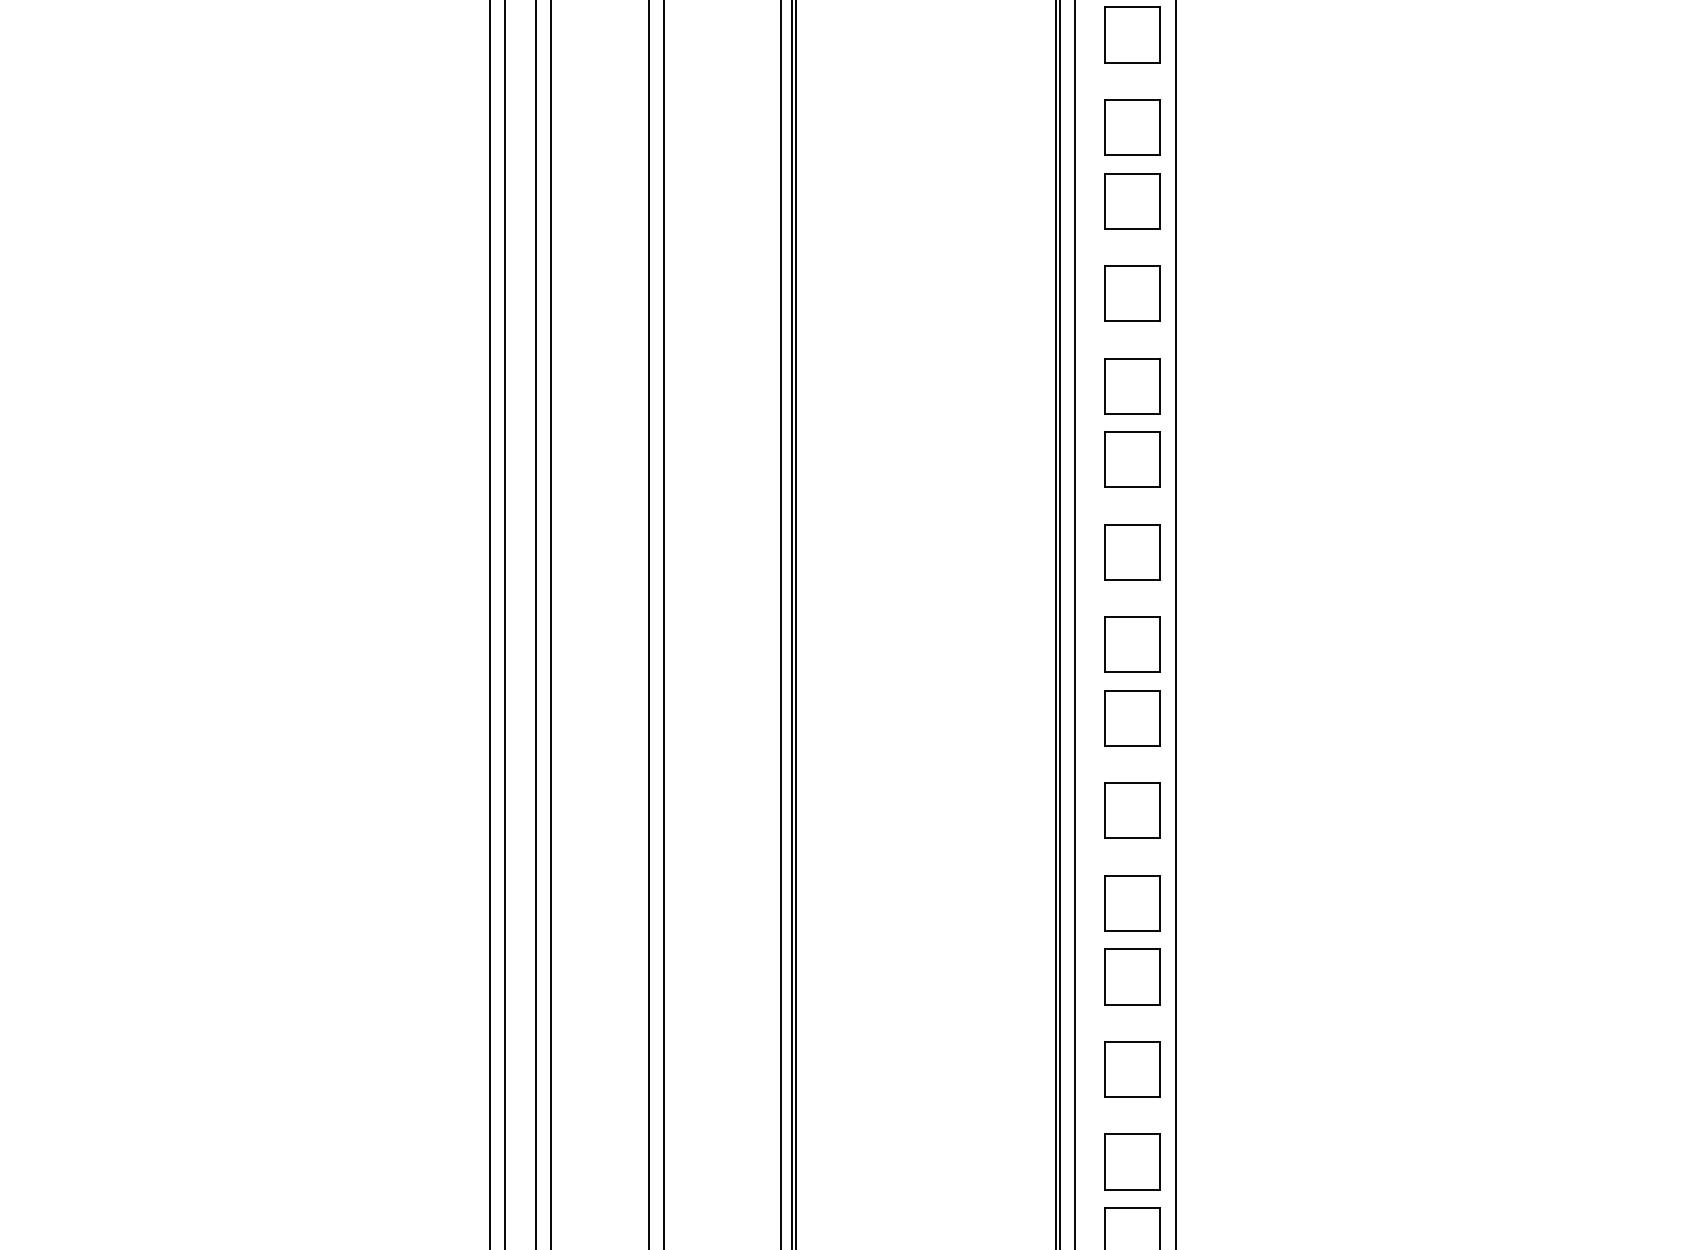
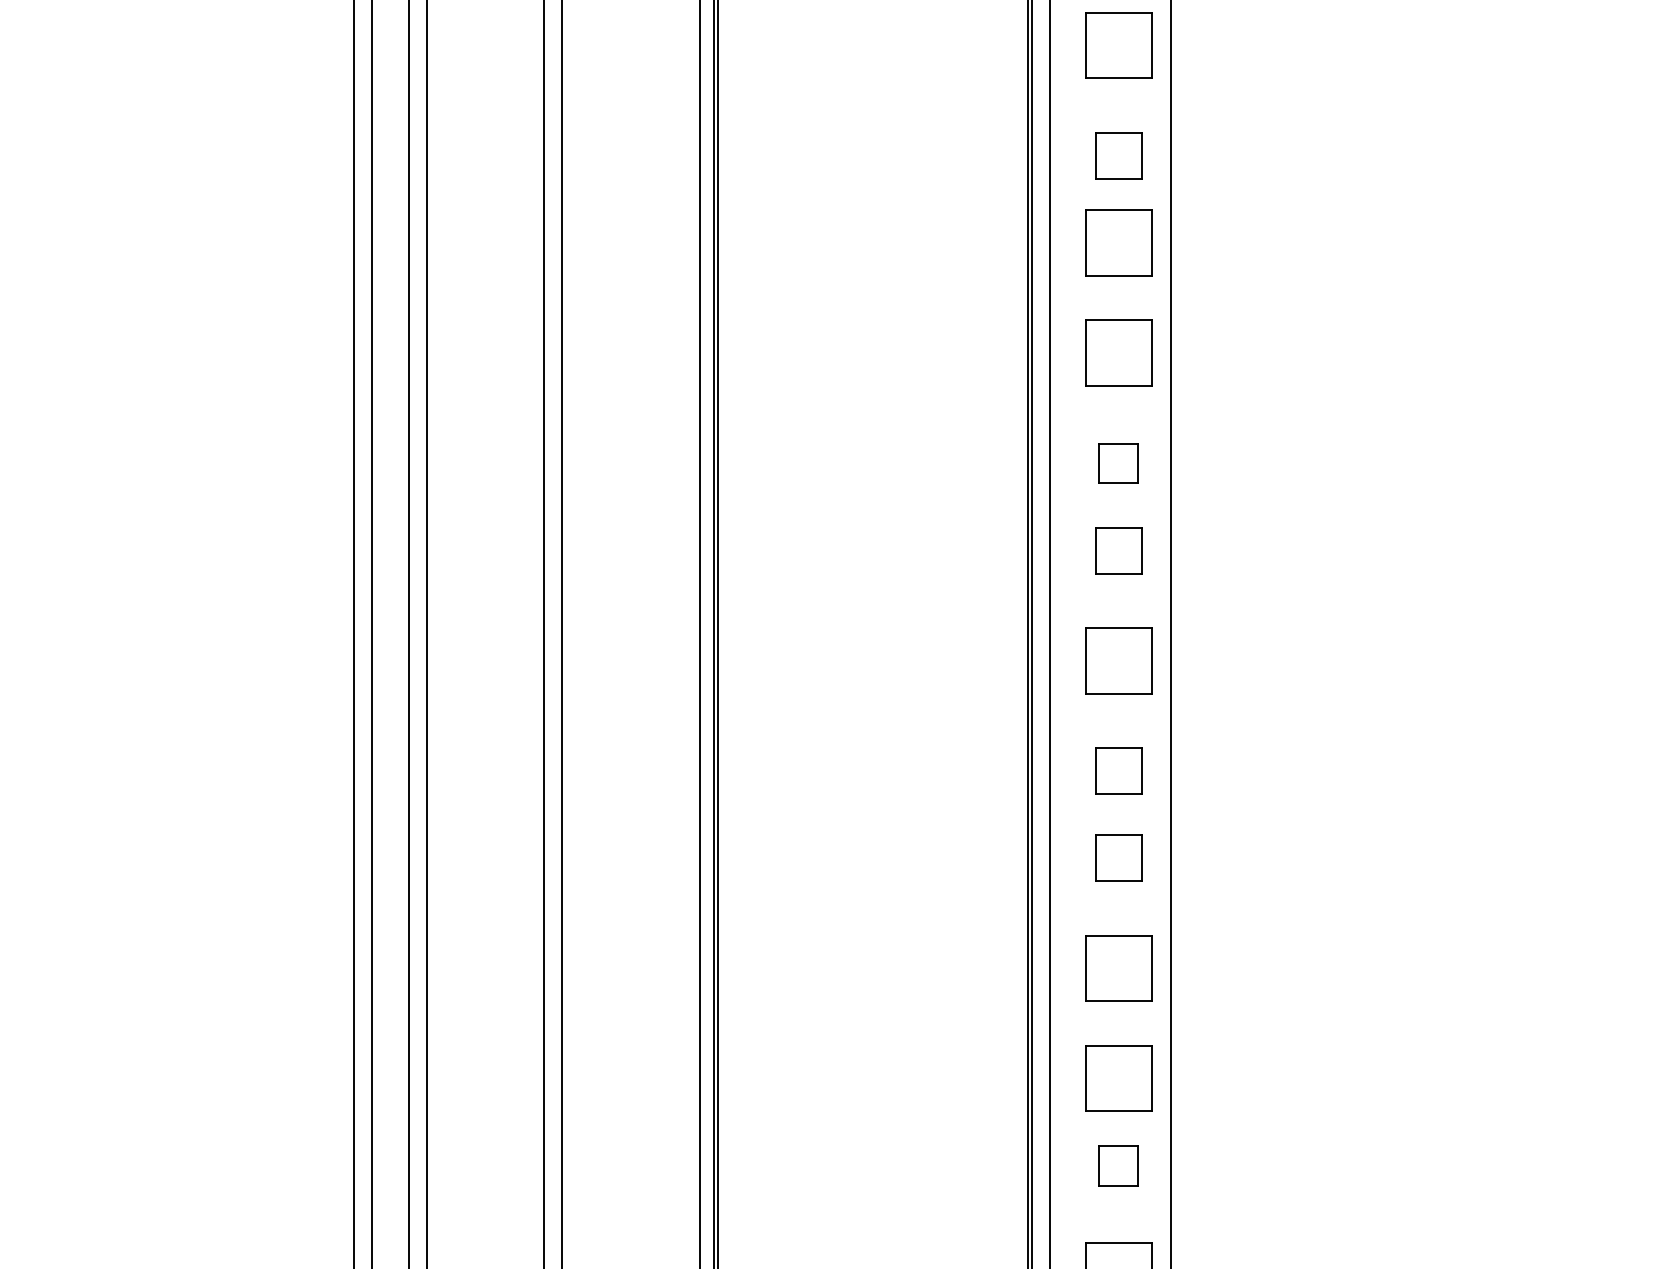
part: (1132, 127) -> (1118, 155), size x0.7
part: (1132, 386) -> (1118, 463), size x0.6
part: (1132, 459) -> (1118, 550), size x0.7
part: (1132, 644) -> (1118, 770), size x0.7
part: (1132, 718) -> (1118, 858), size x0.7
part: (1132, 976) -> (1118, 1165), size x0.6

